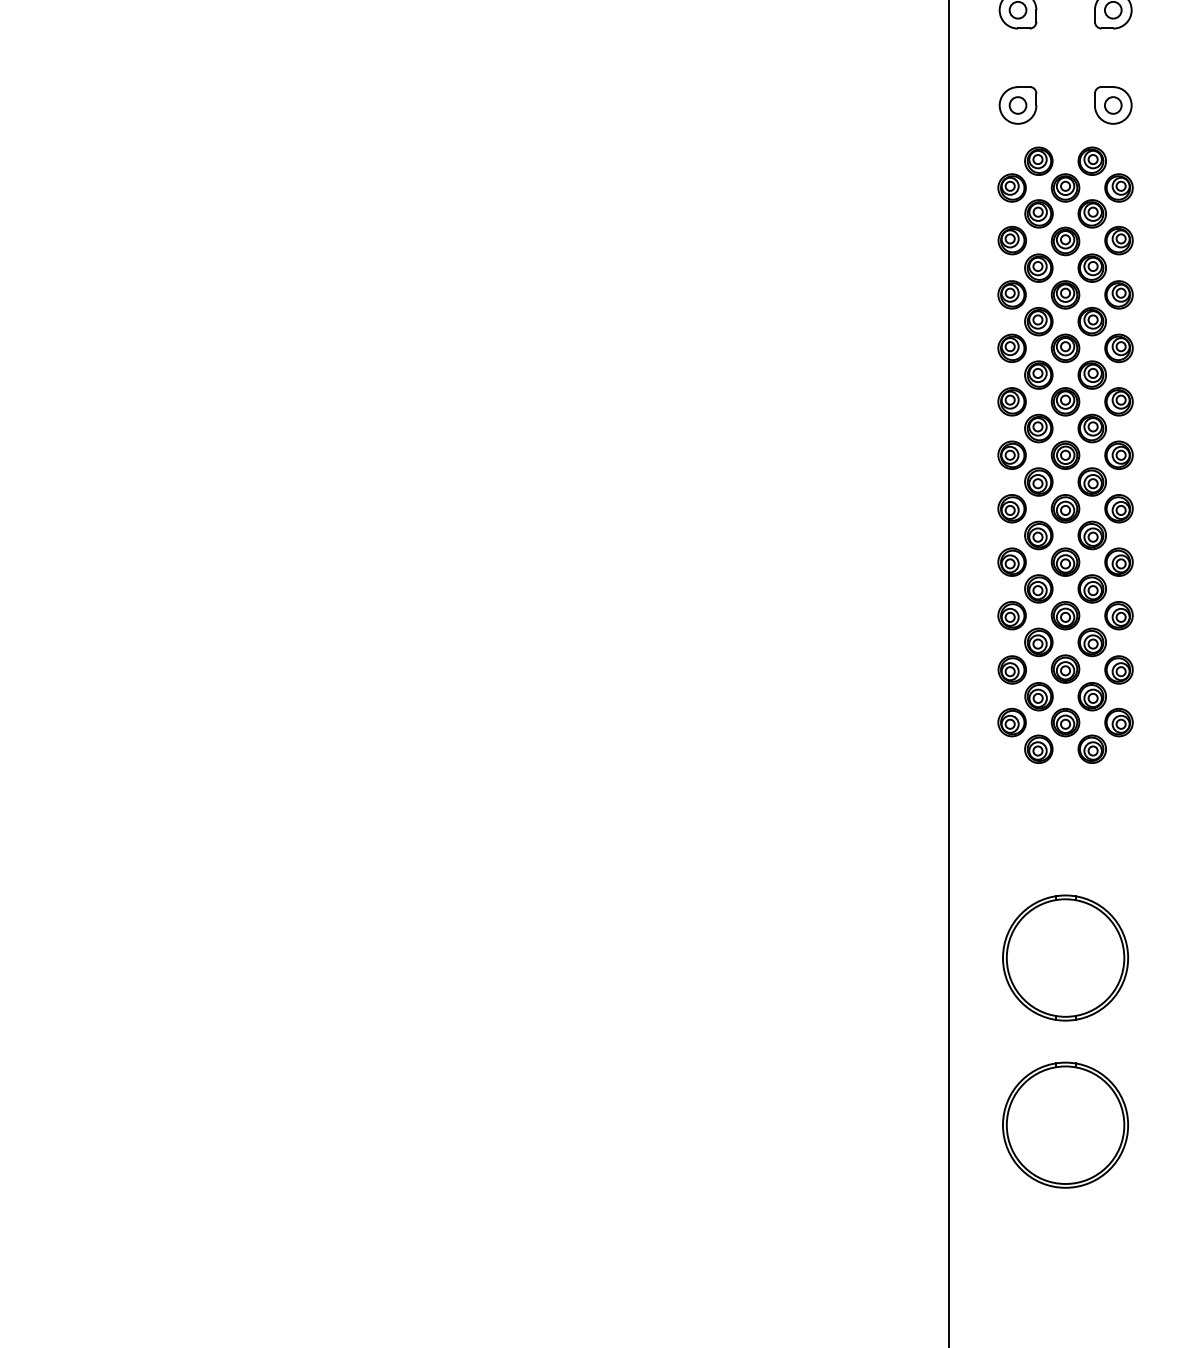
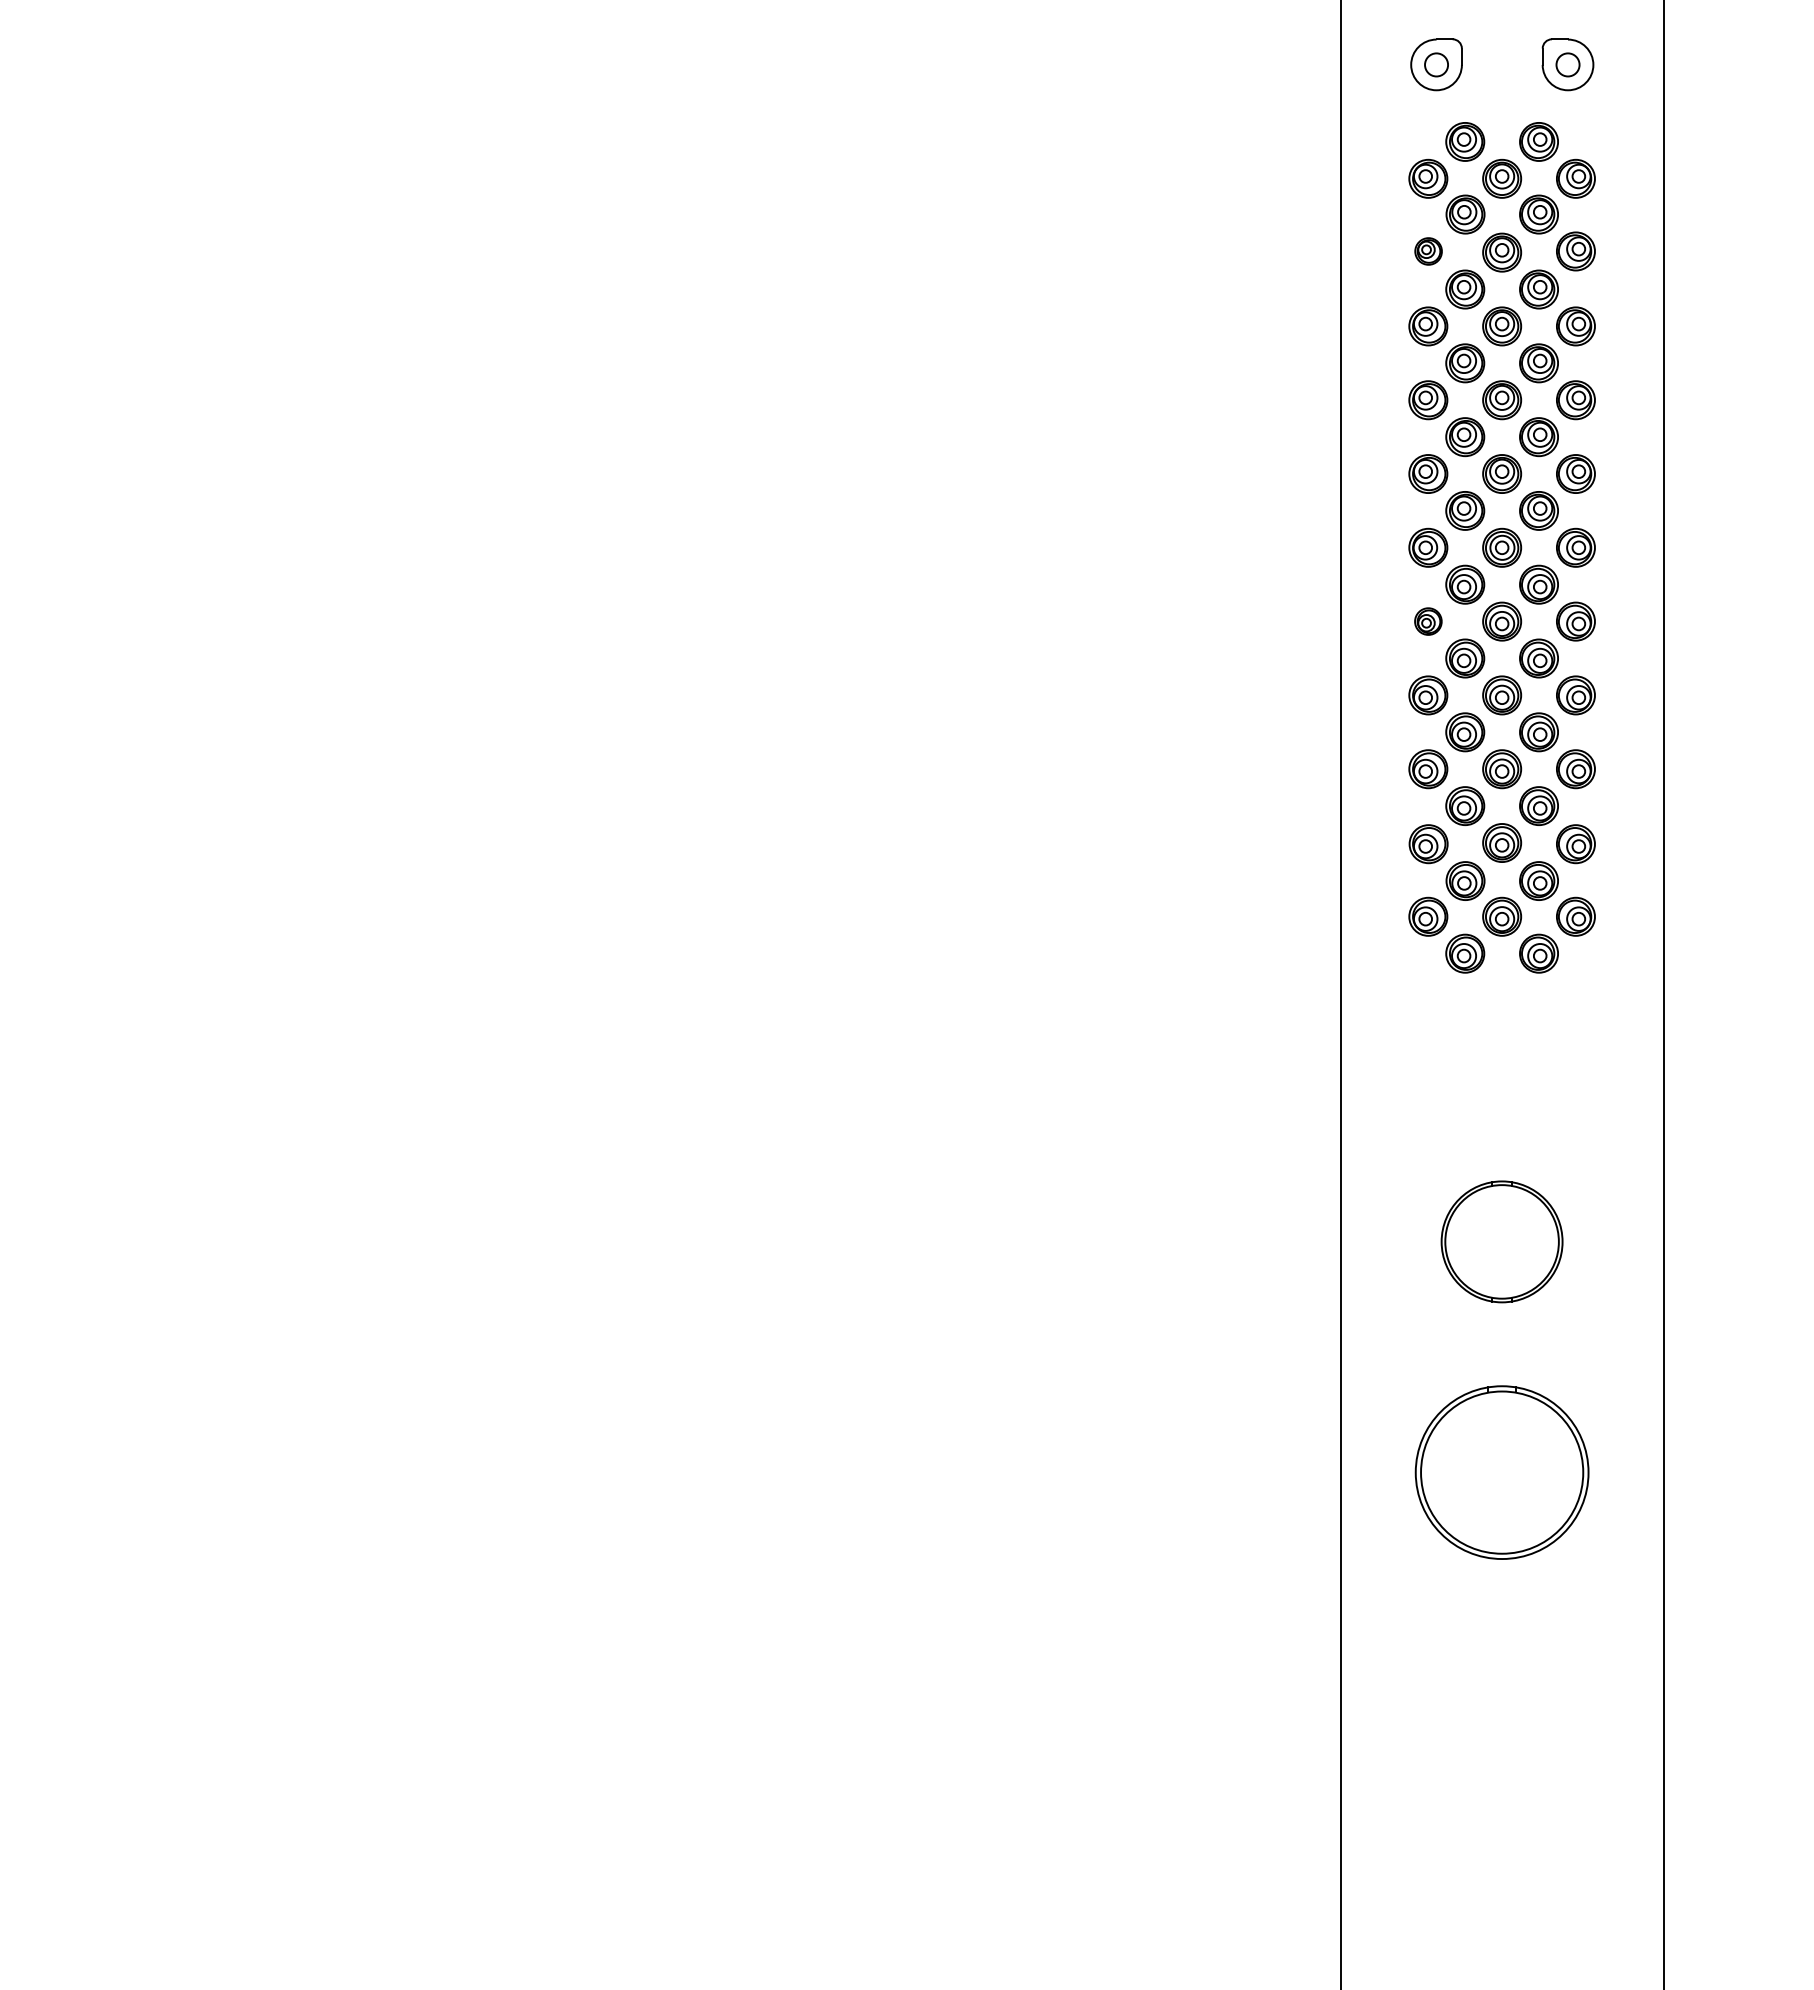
part: (1012, 240) -> (1428, 251), size x0.7
part: (1012, 508) -> (1428, 621), size x0.7
part: (1065, 957) -> (1501, 1241), size x0.7

